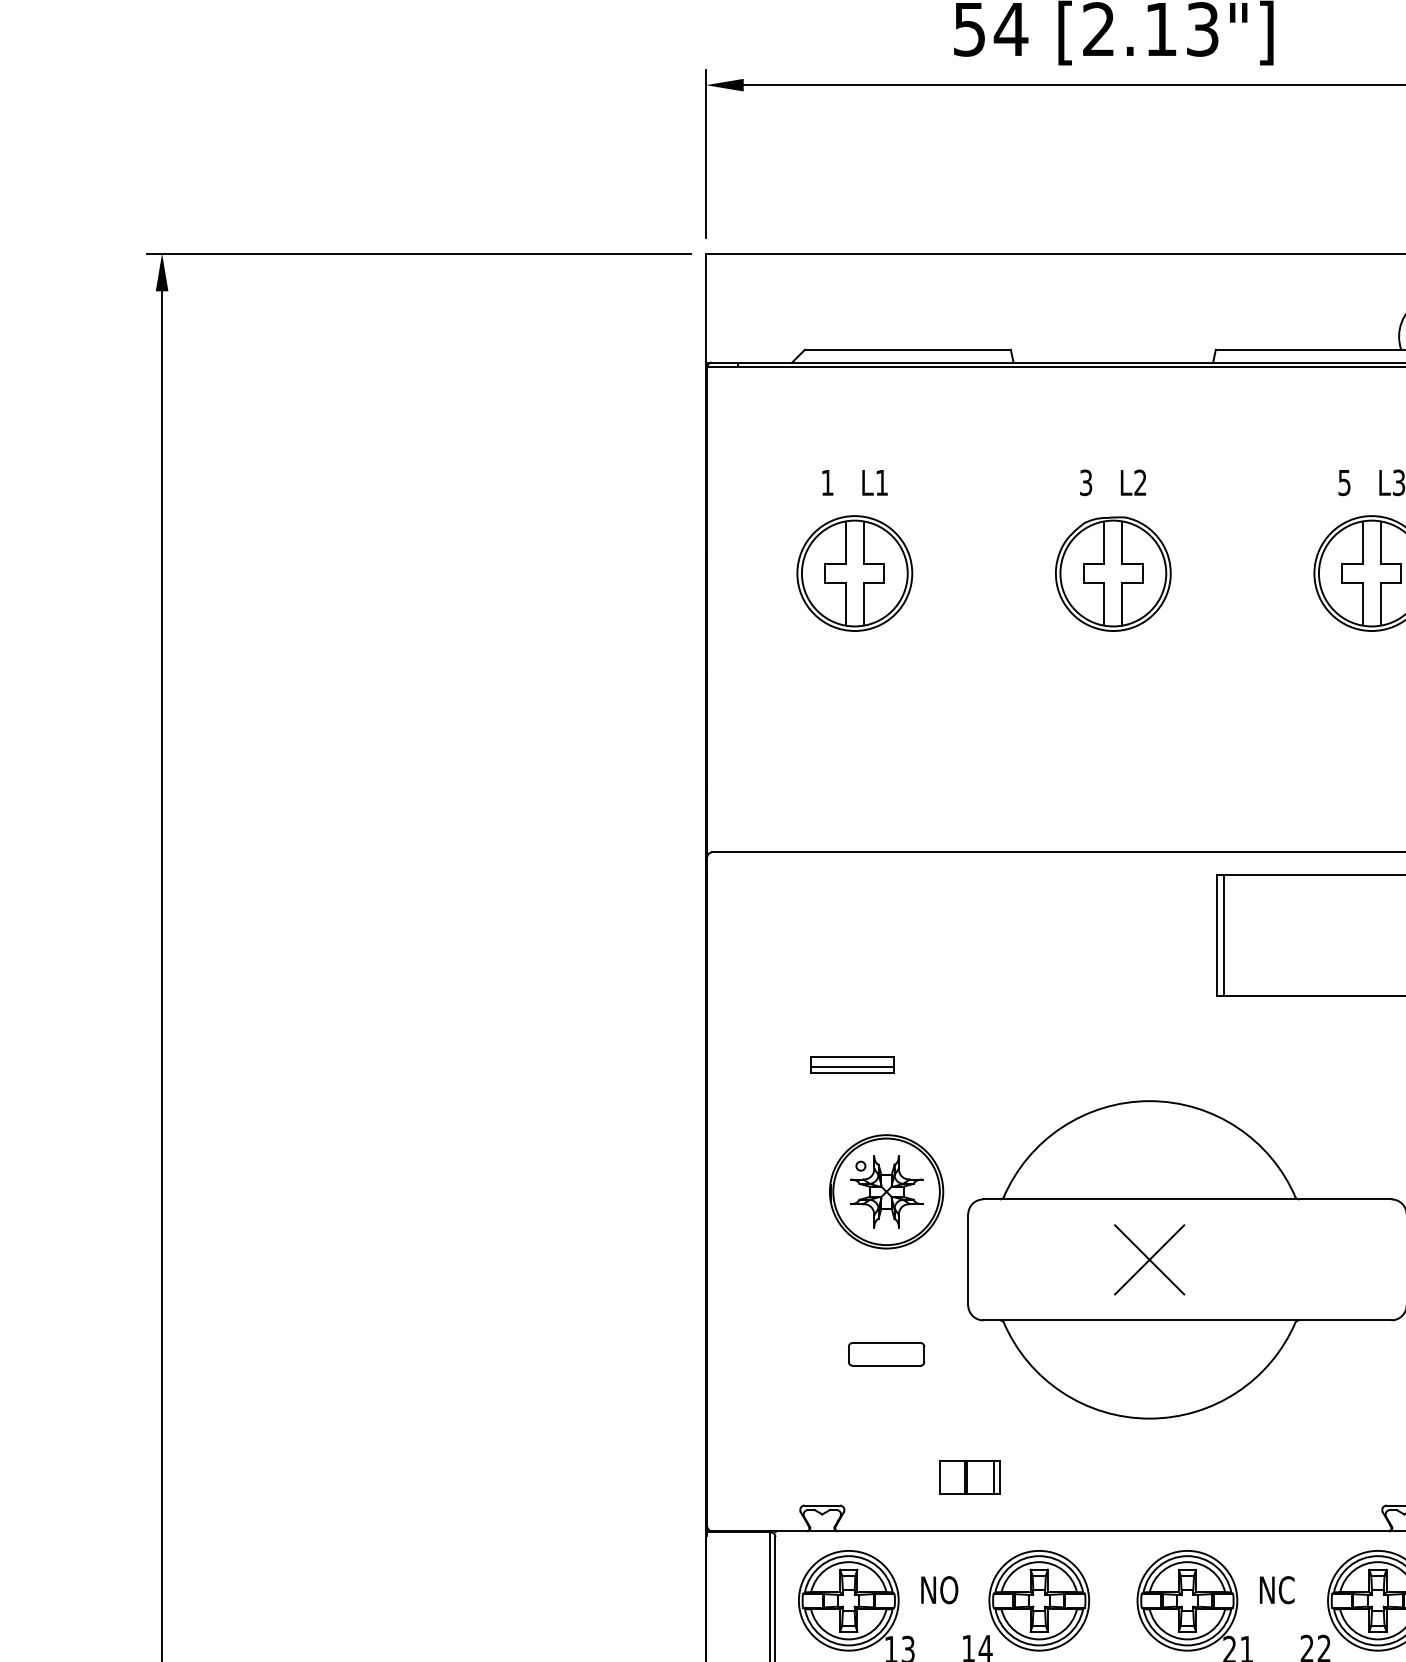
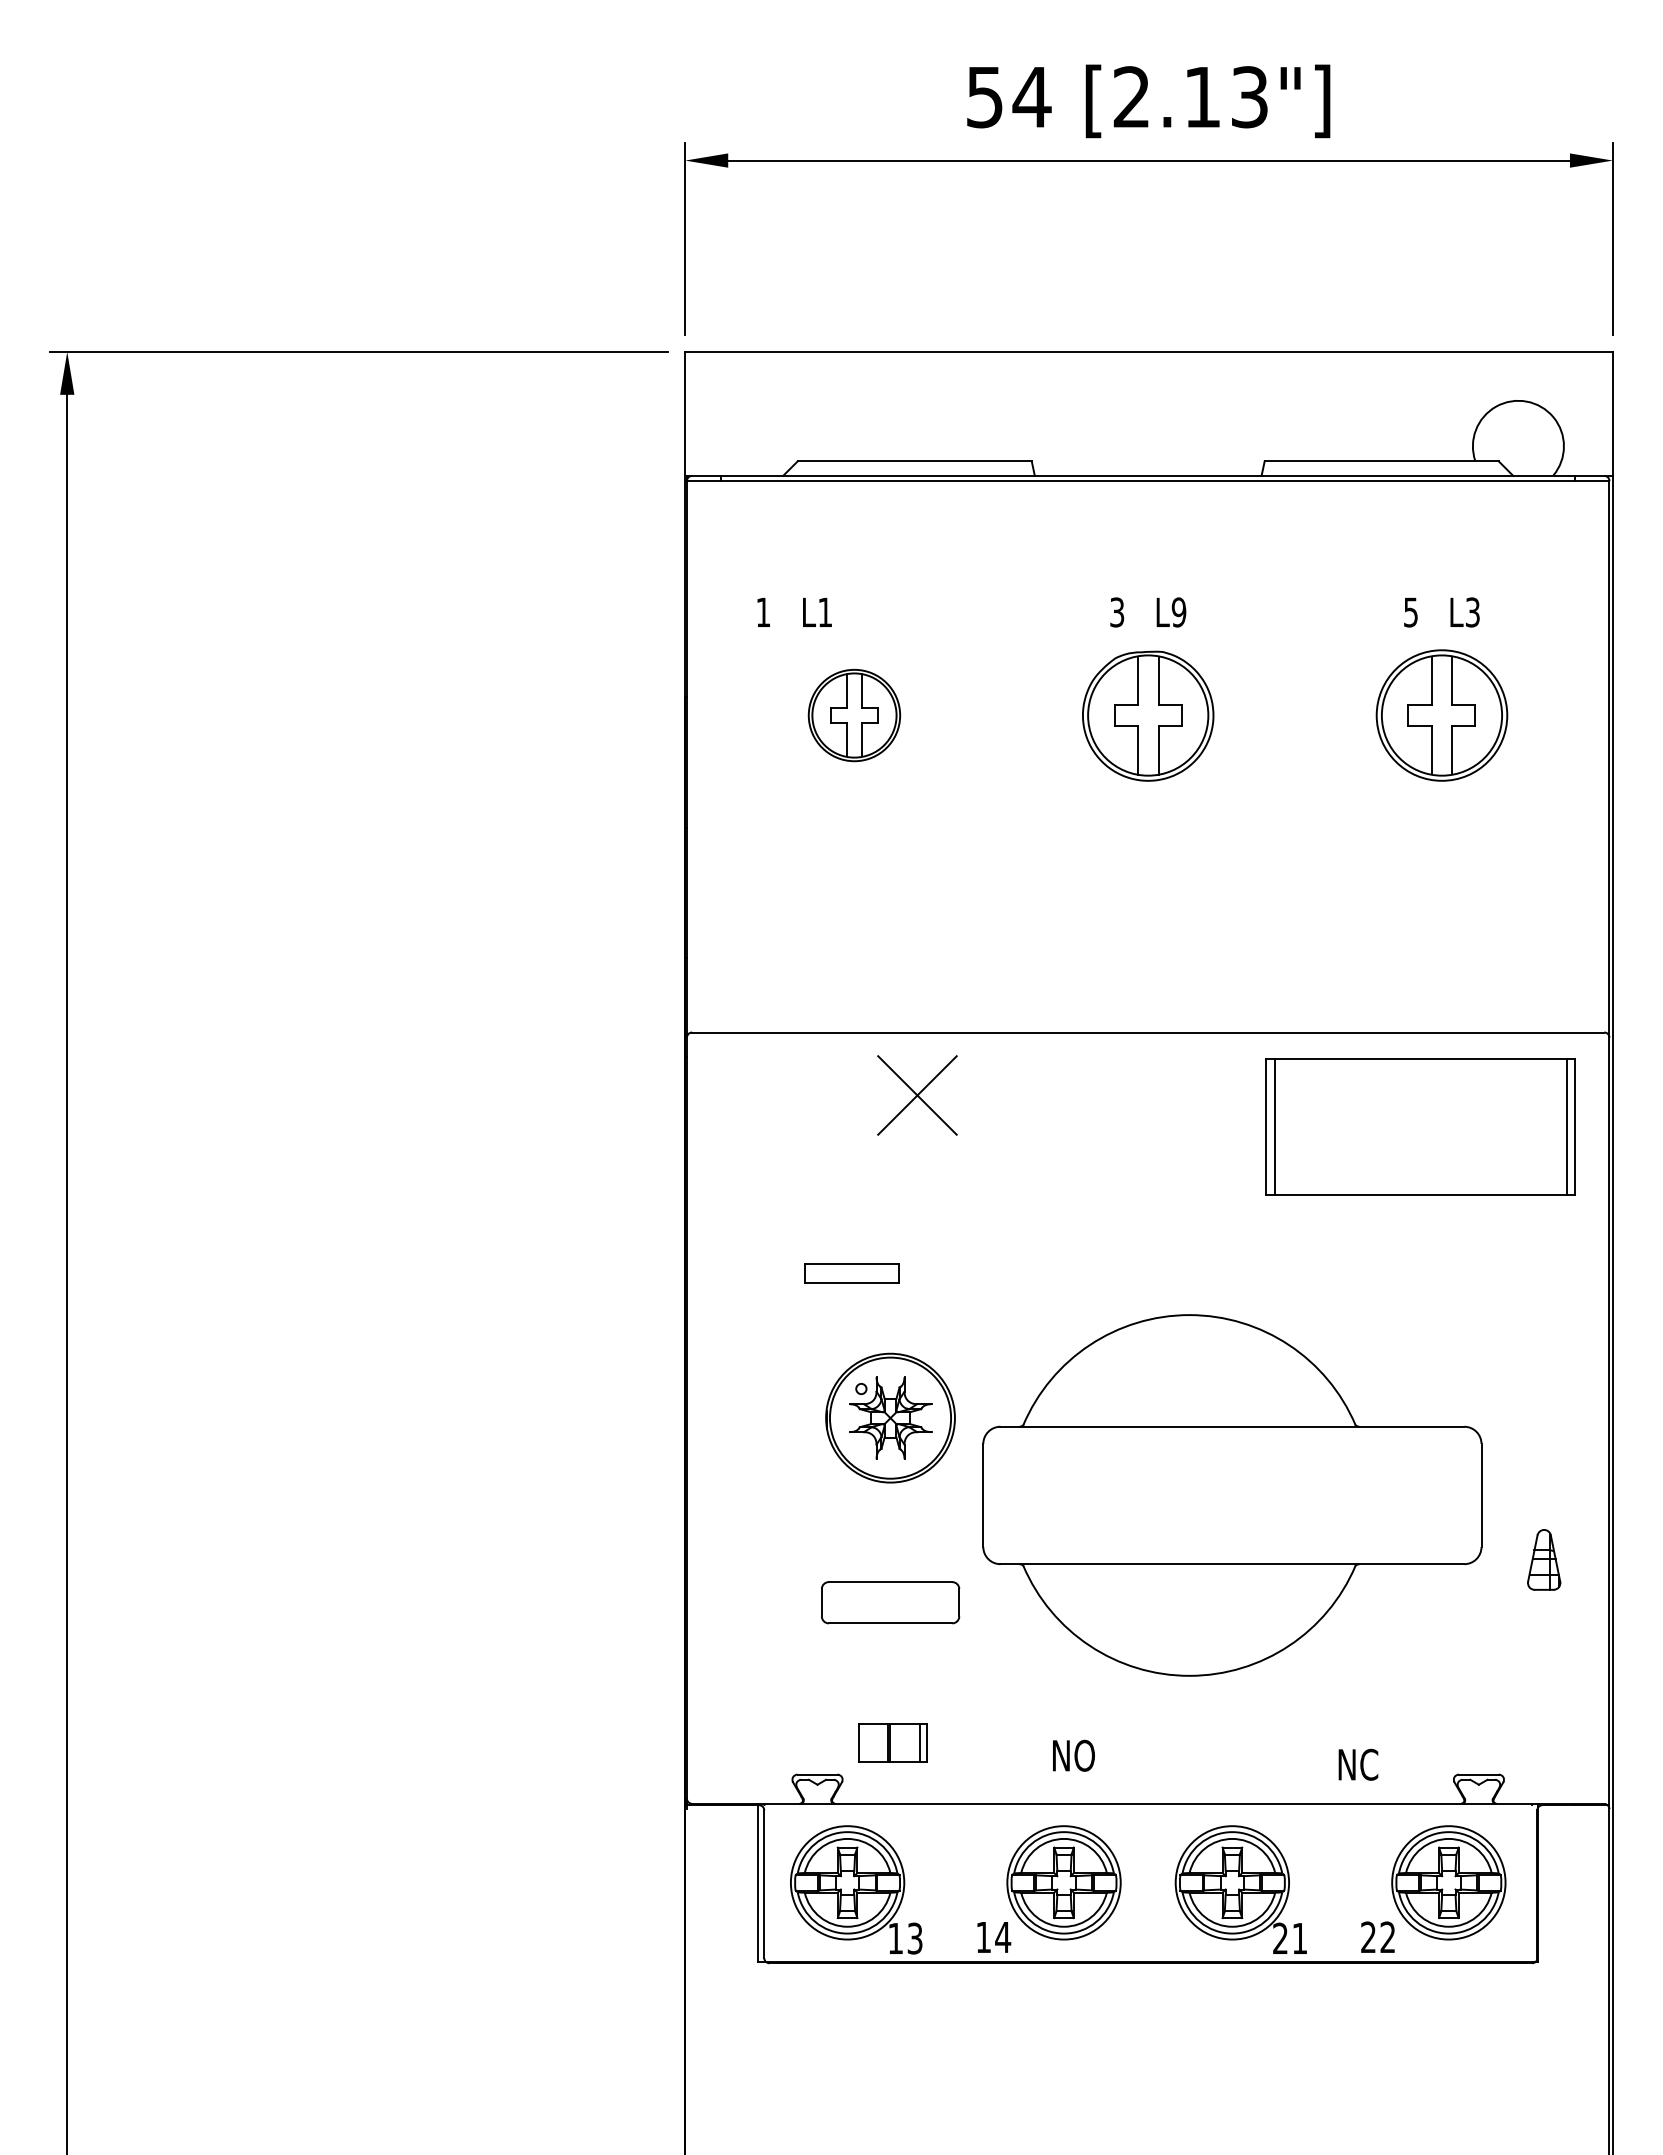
text: (854, 481) -> (794, 611), moved
text: (1139, 482) -> (1178, 612), L2 -> L9
part: (854, 573) -> (854, 715), size x0.7
line: (852, 1067) -> (851, 1276), removed
part: (1149, 1259) -> (917, 1095), moved
part: (886, 1354) -> (890, 1602), size x1.6
part: (969, 1477) -> (892, 1742), moved
text: (939, 1589) -> (1073, 1755), moved
text: (1277, 1589) -> (1358, 1764), moved

